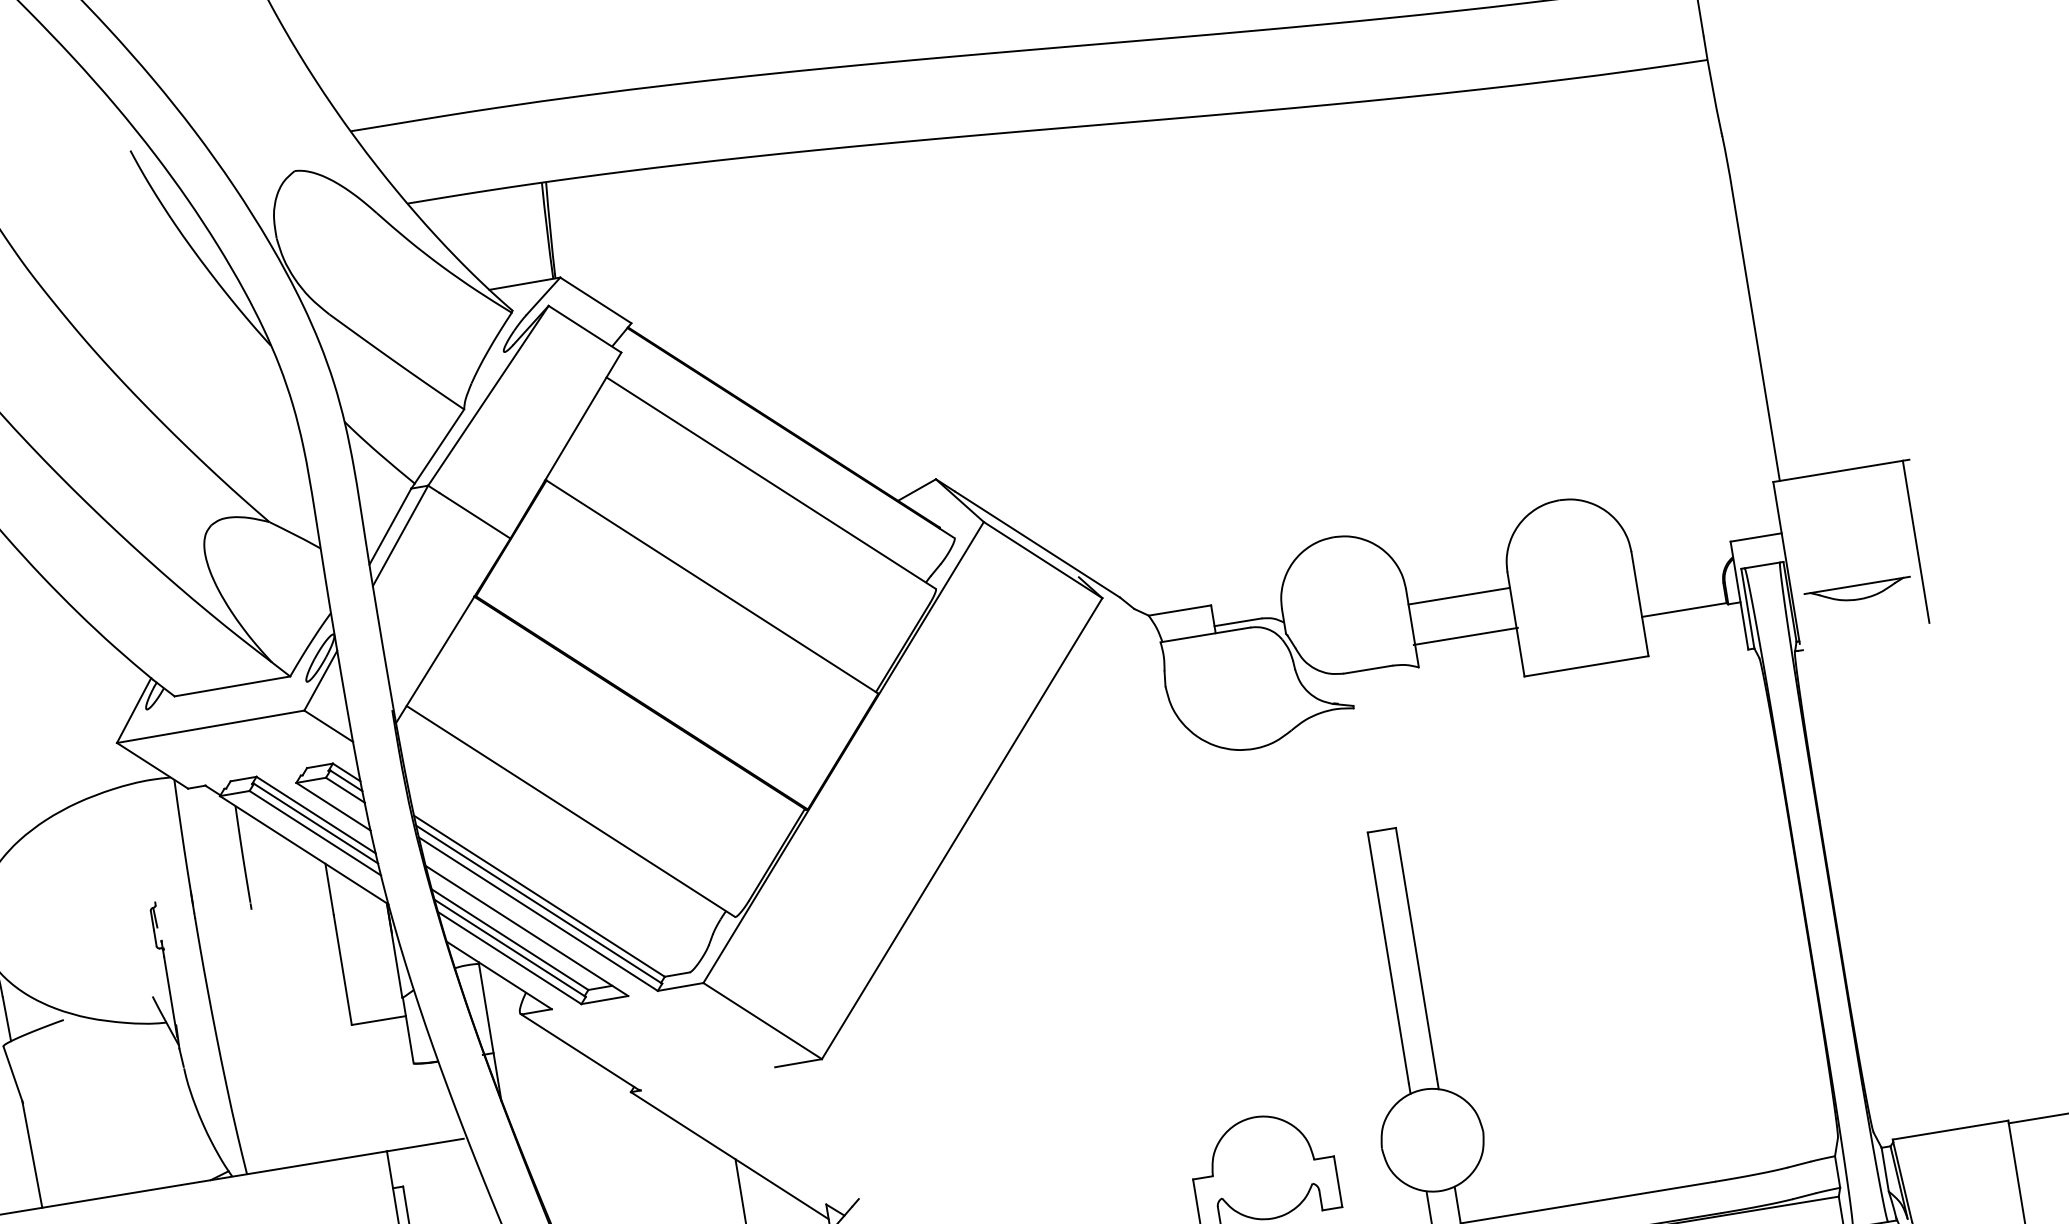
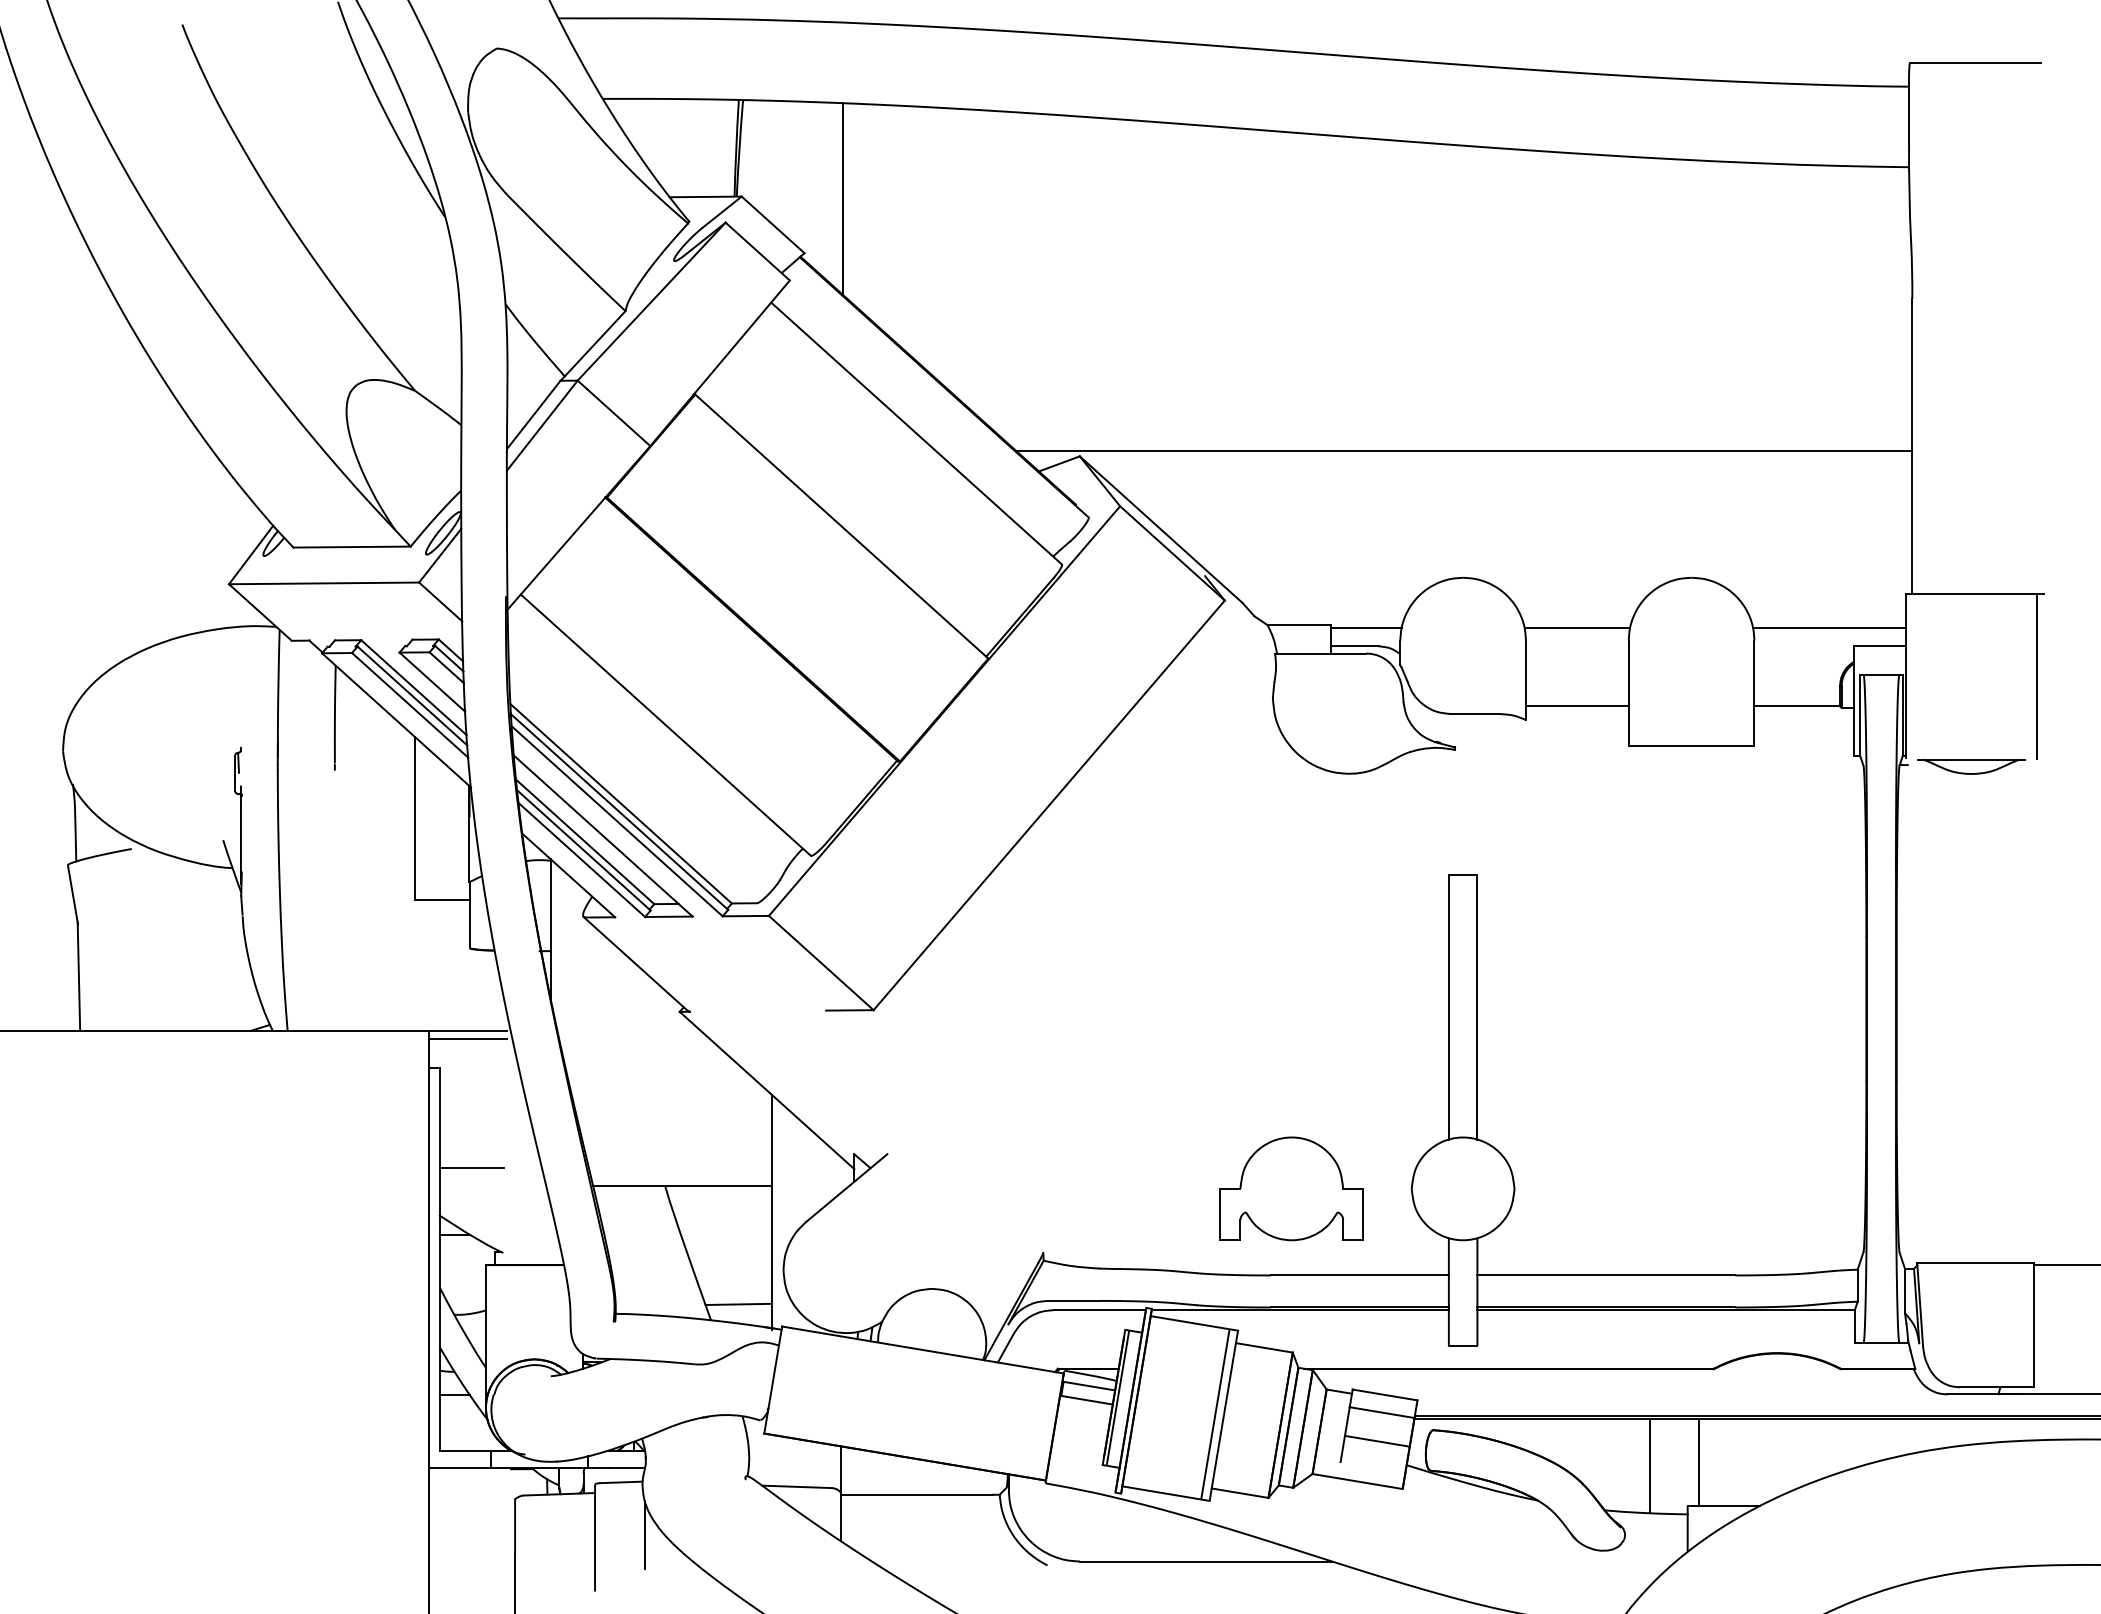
line: (661, 264) -> (843, 199), added
line: (1314, 412) -> (1464, 451), added
line: (1703, 528) -> (1829, 628), added
part: (1857, 591) -> (1971, 766), moved
line: (1458, 596) -> (1576, 706), moved
line: (1246, 602) -> (1366, 628), added
line: (1466, 636) -> (1577, 628), moved
line: (426, 1153) -> (468, 1039), added

